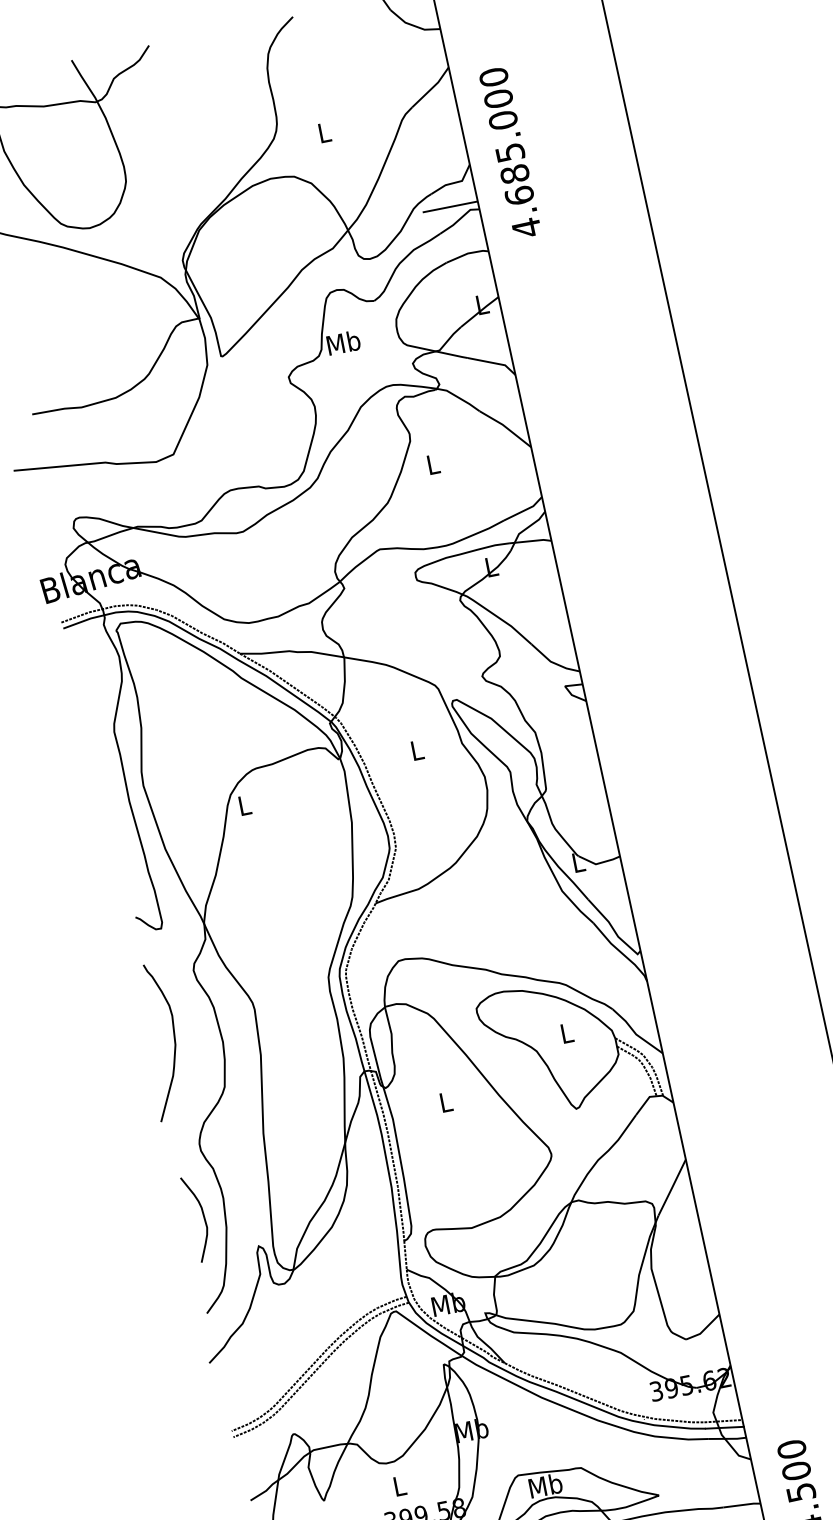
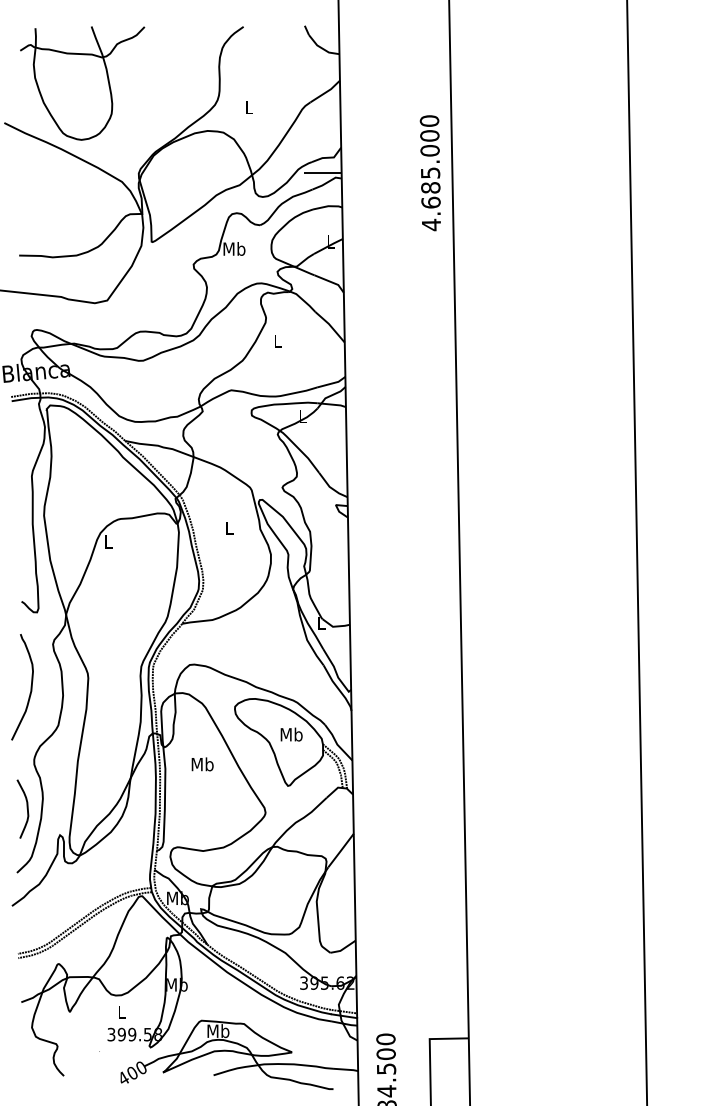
text: (508, 153) -> (429, 173), moved
text: (566, 1032) -> (291, 734), L -> Mb
text: (445, 1102) -> (202, 764), L -> Mb

